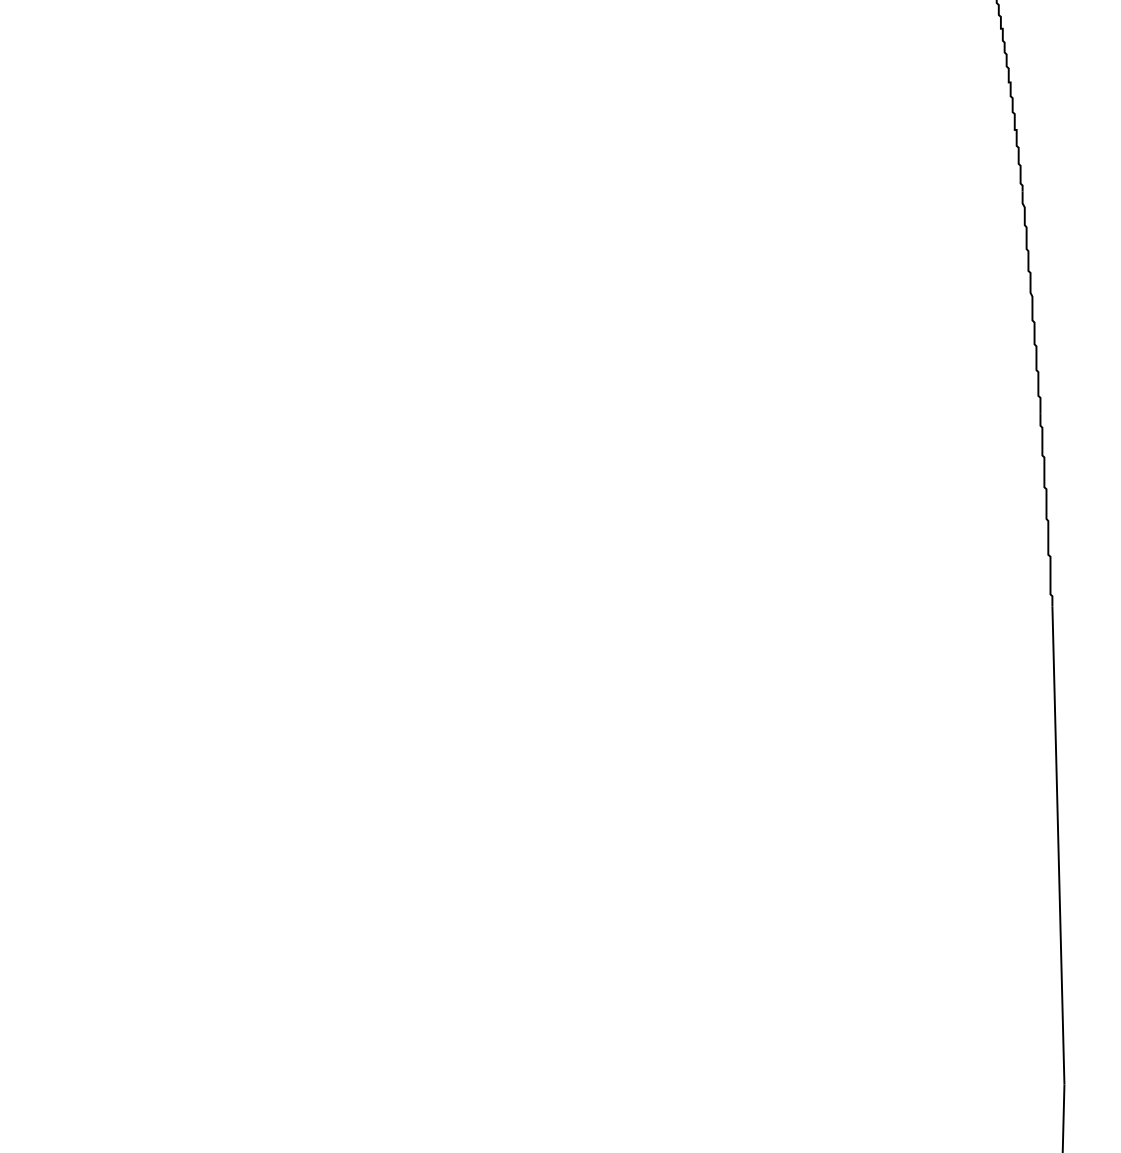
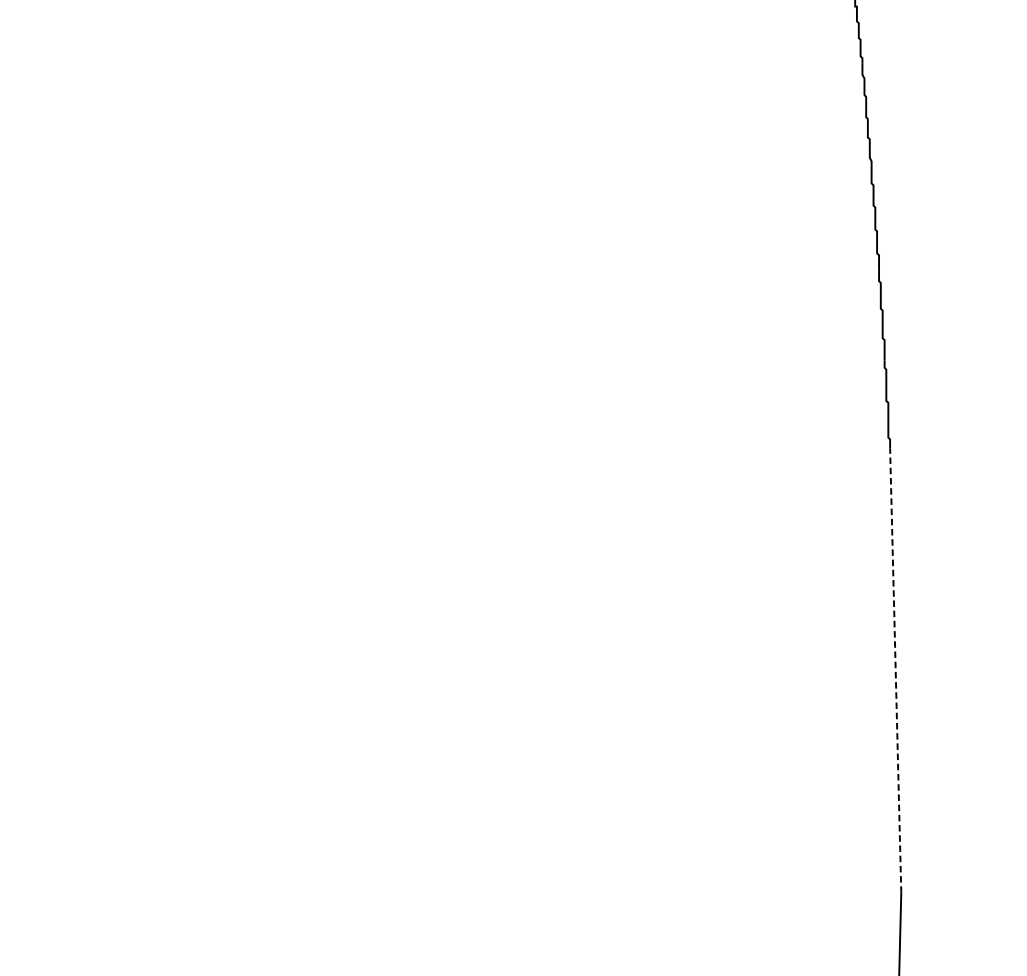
line: (1058, 844) -> (895, 669), solid -> dashed

